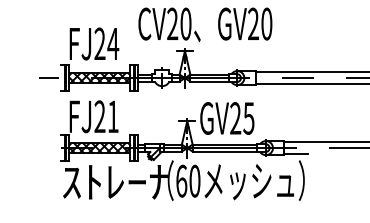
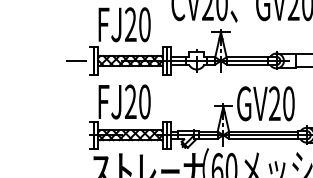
text: (113, 43) -> (145, 24), FJ24 -> FJ20
text: (113, 116) -> (145, 101), FJ21 -> FJ20
text: (248, 118) -> (288, 103), GV25 -> GV20

